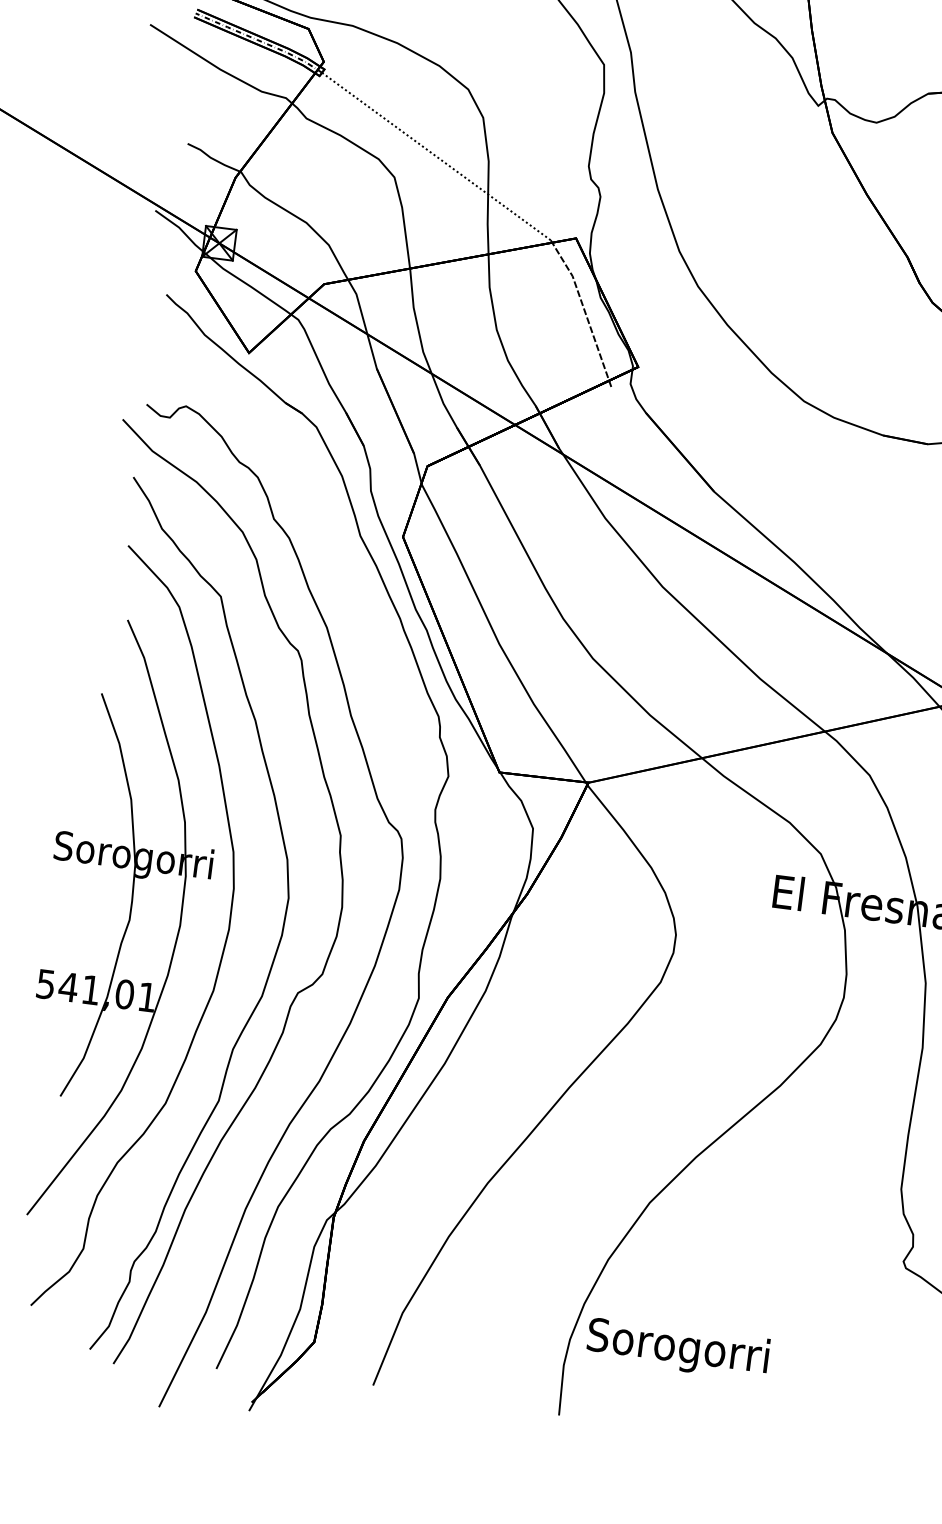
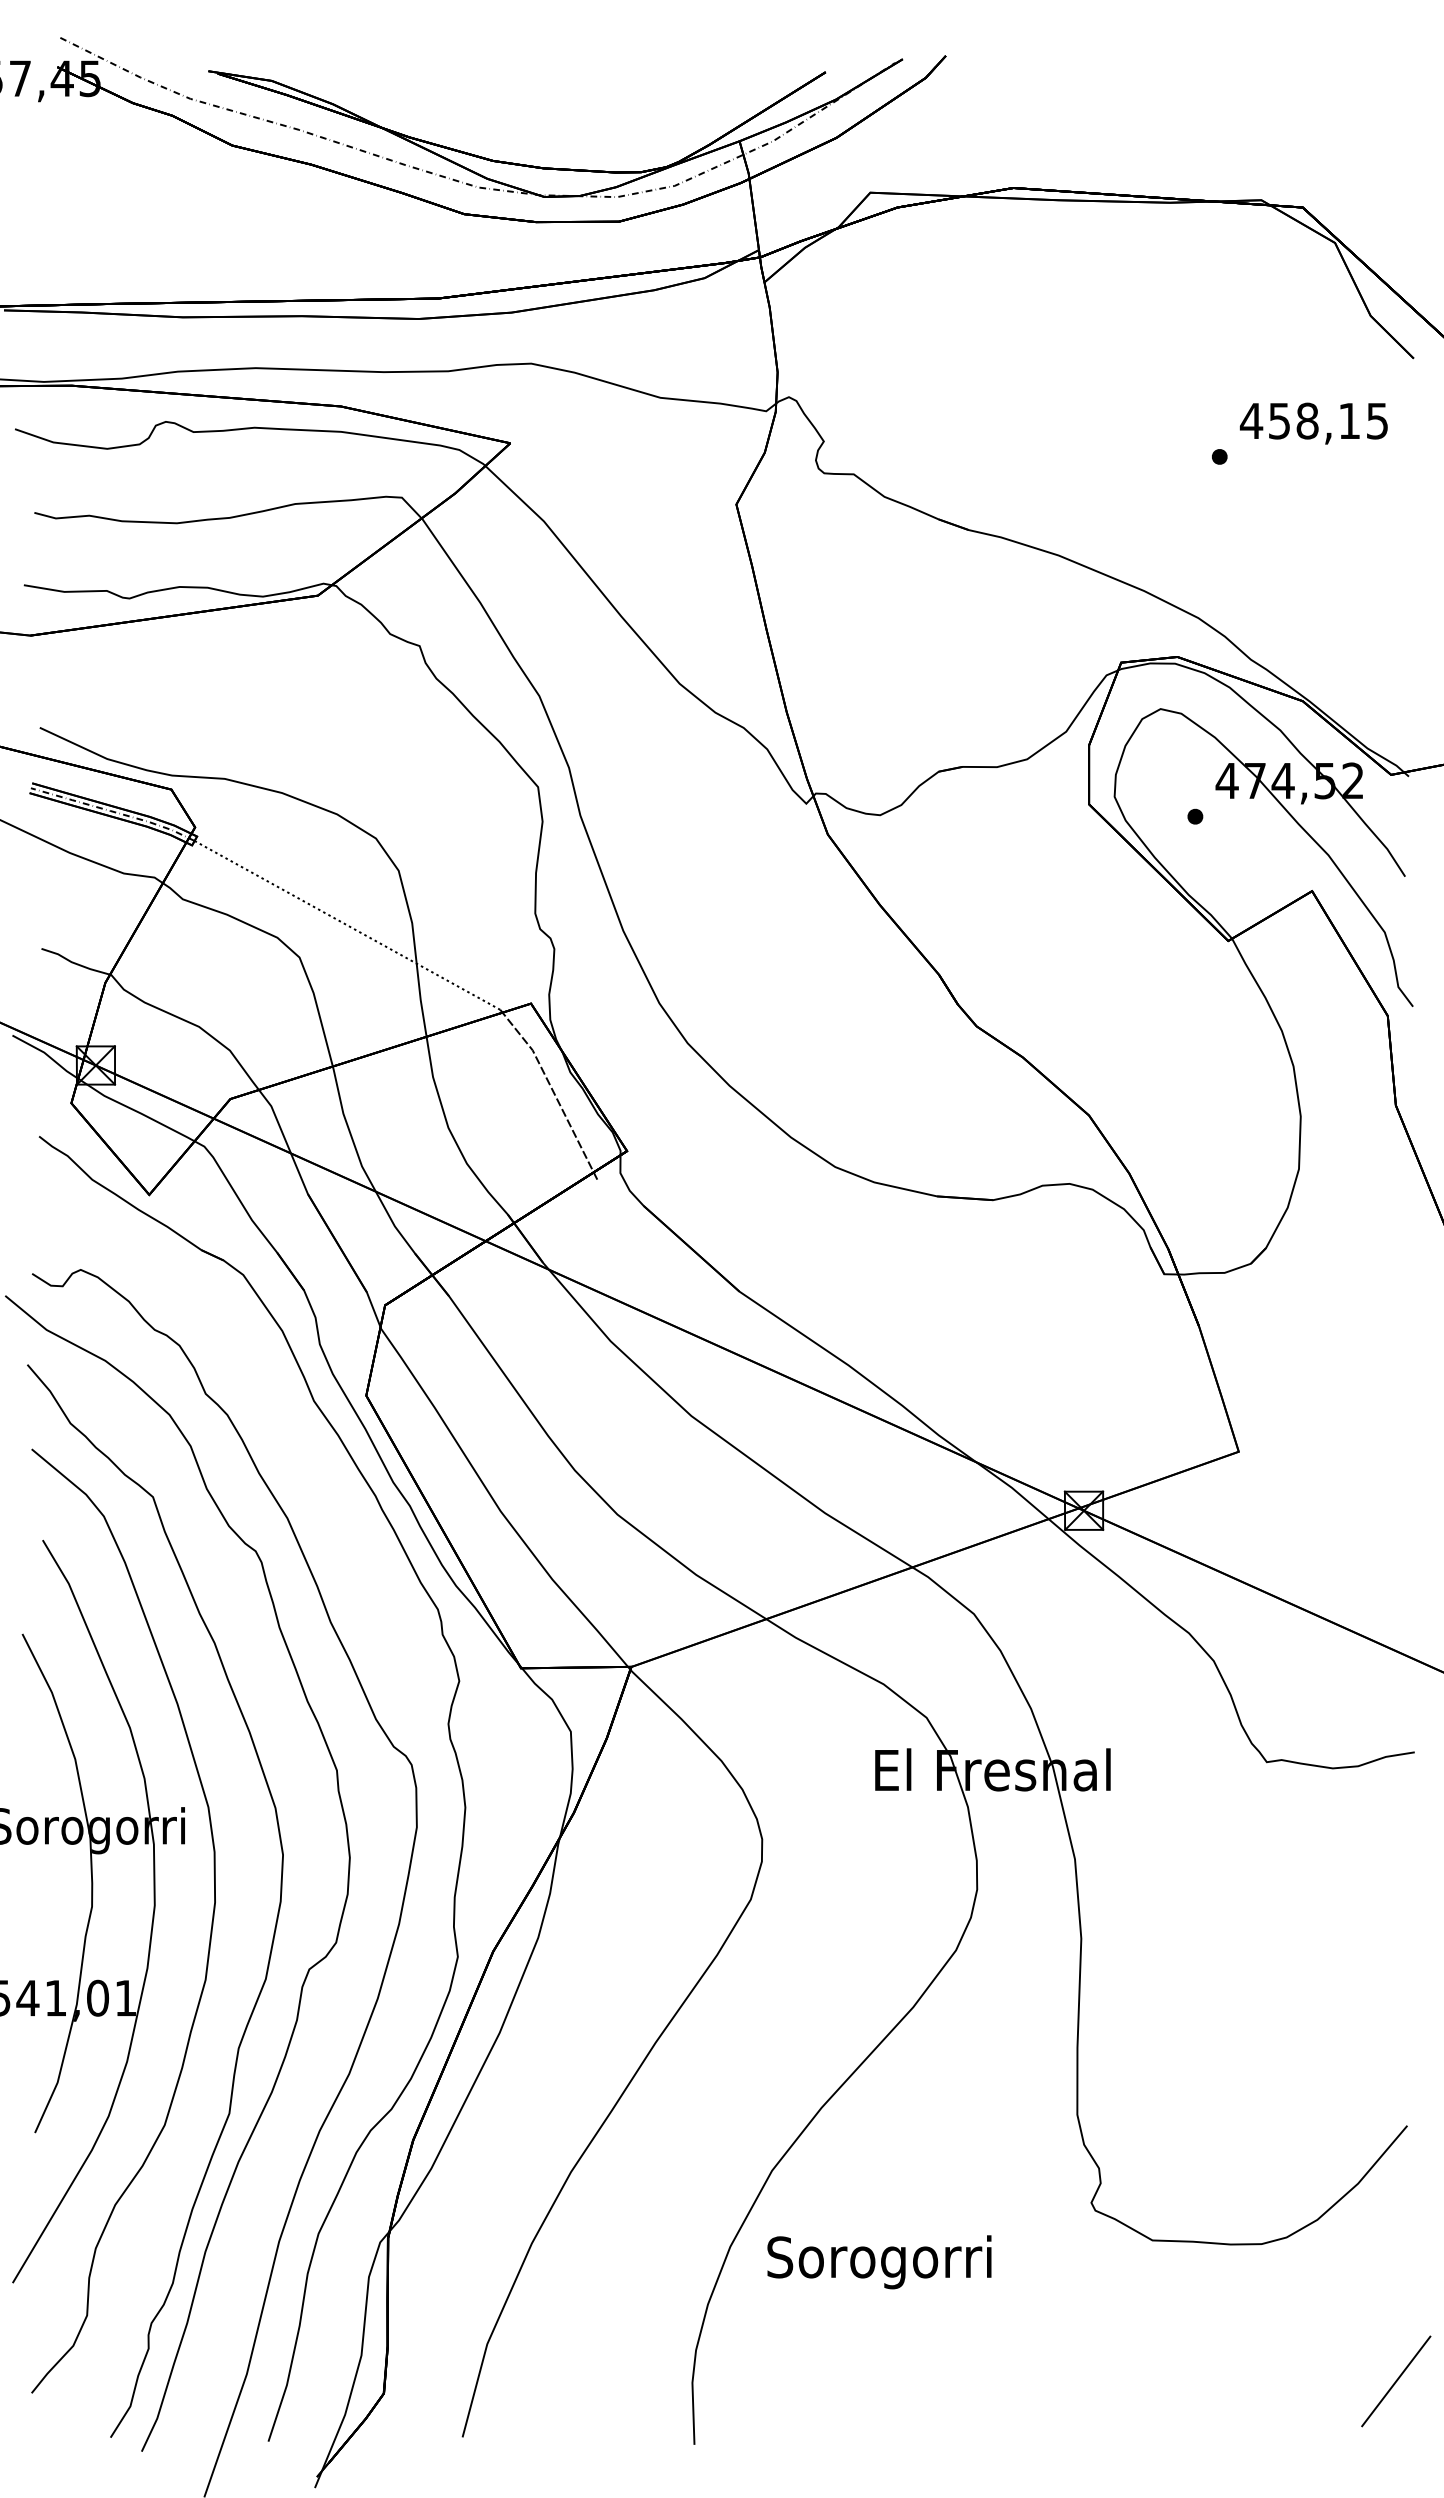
text: (677, 1349) -> (879, 2262), moved

